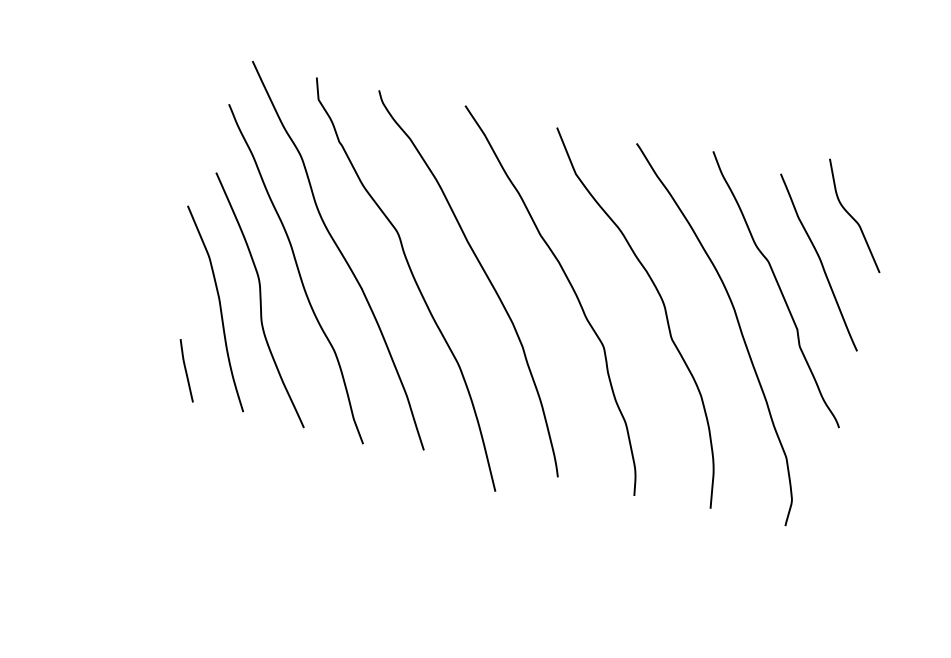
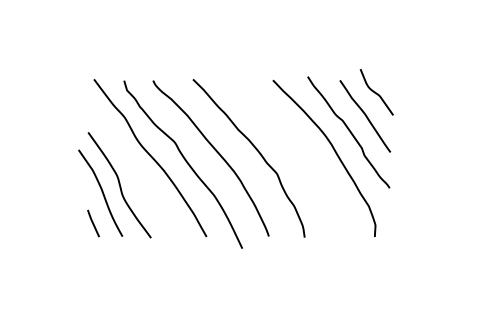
curve: (296, 272) -> (133, 169), removed
curve: (663, 311) -> (300, 152), removed

